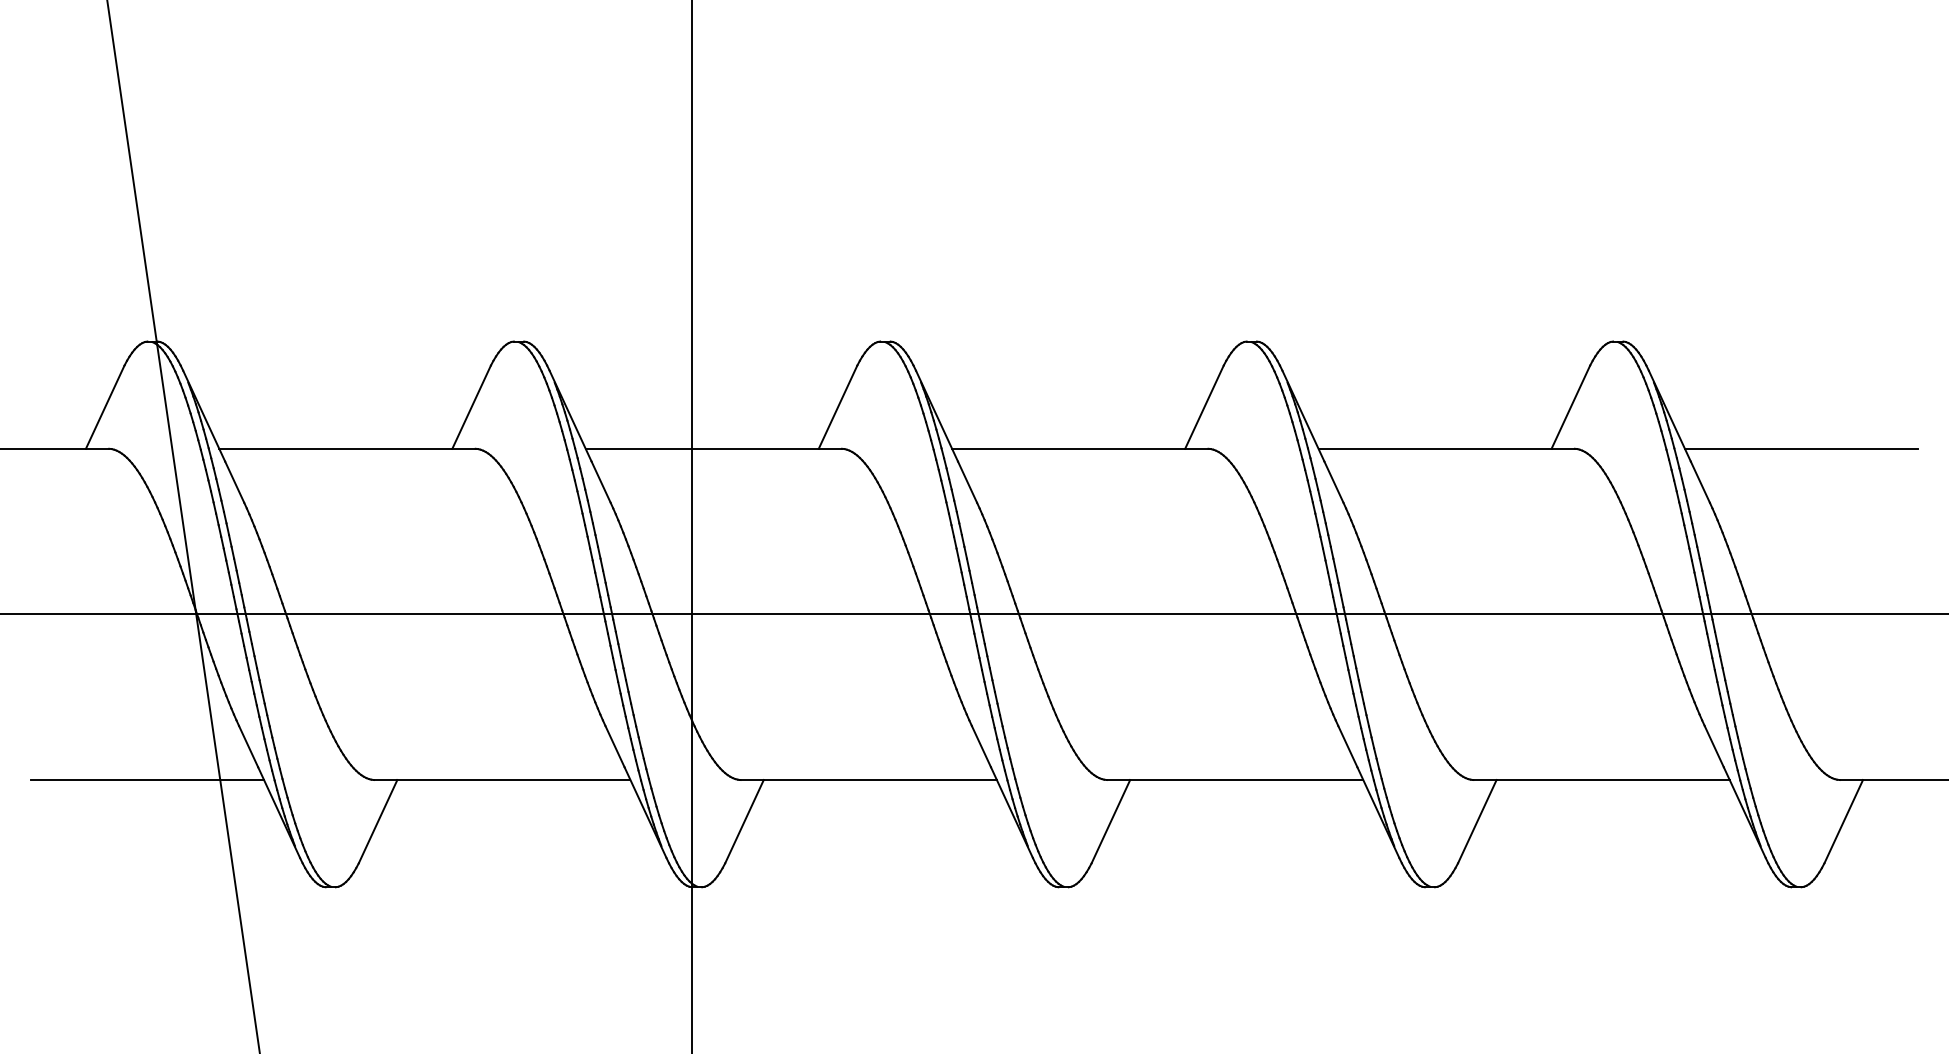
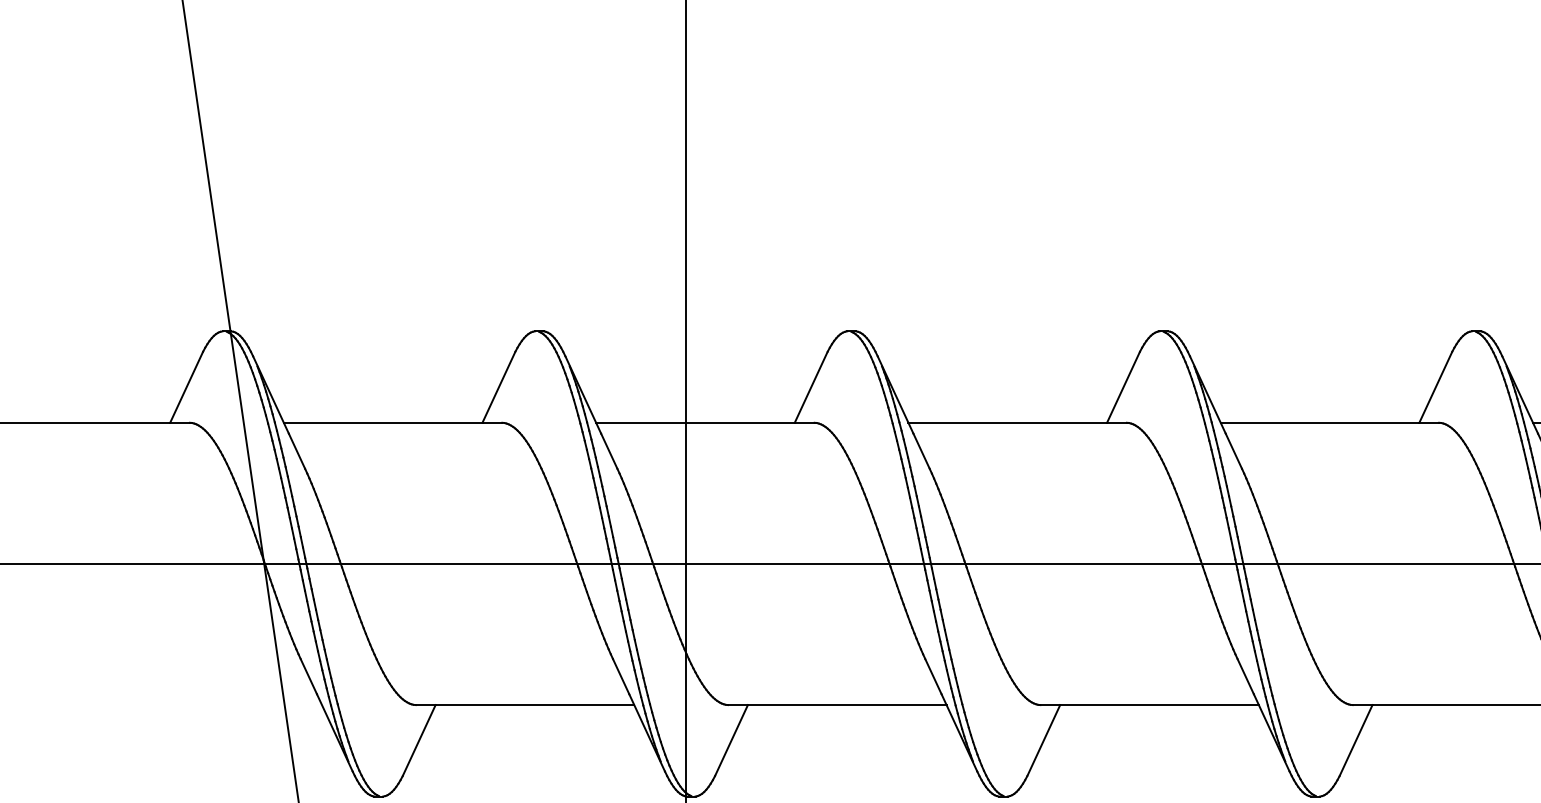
line: (147, 780) -> (222, 705), removed

